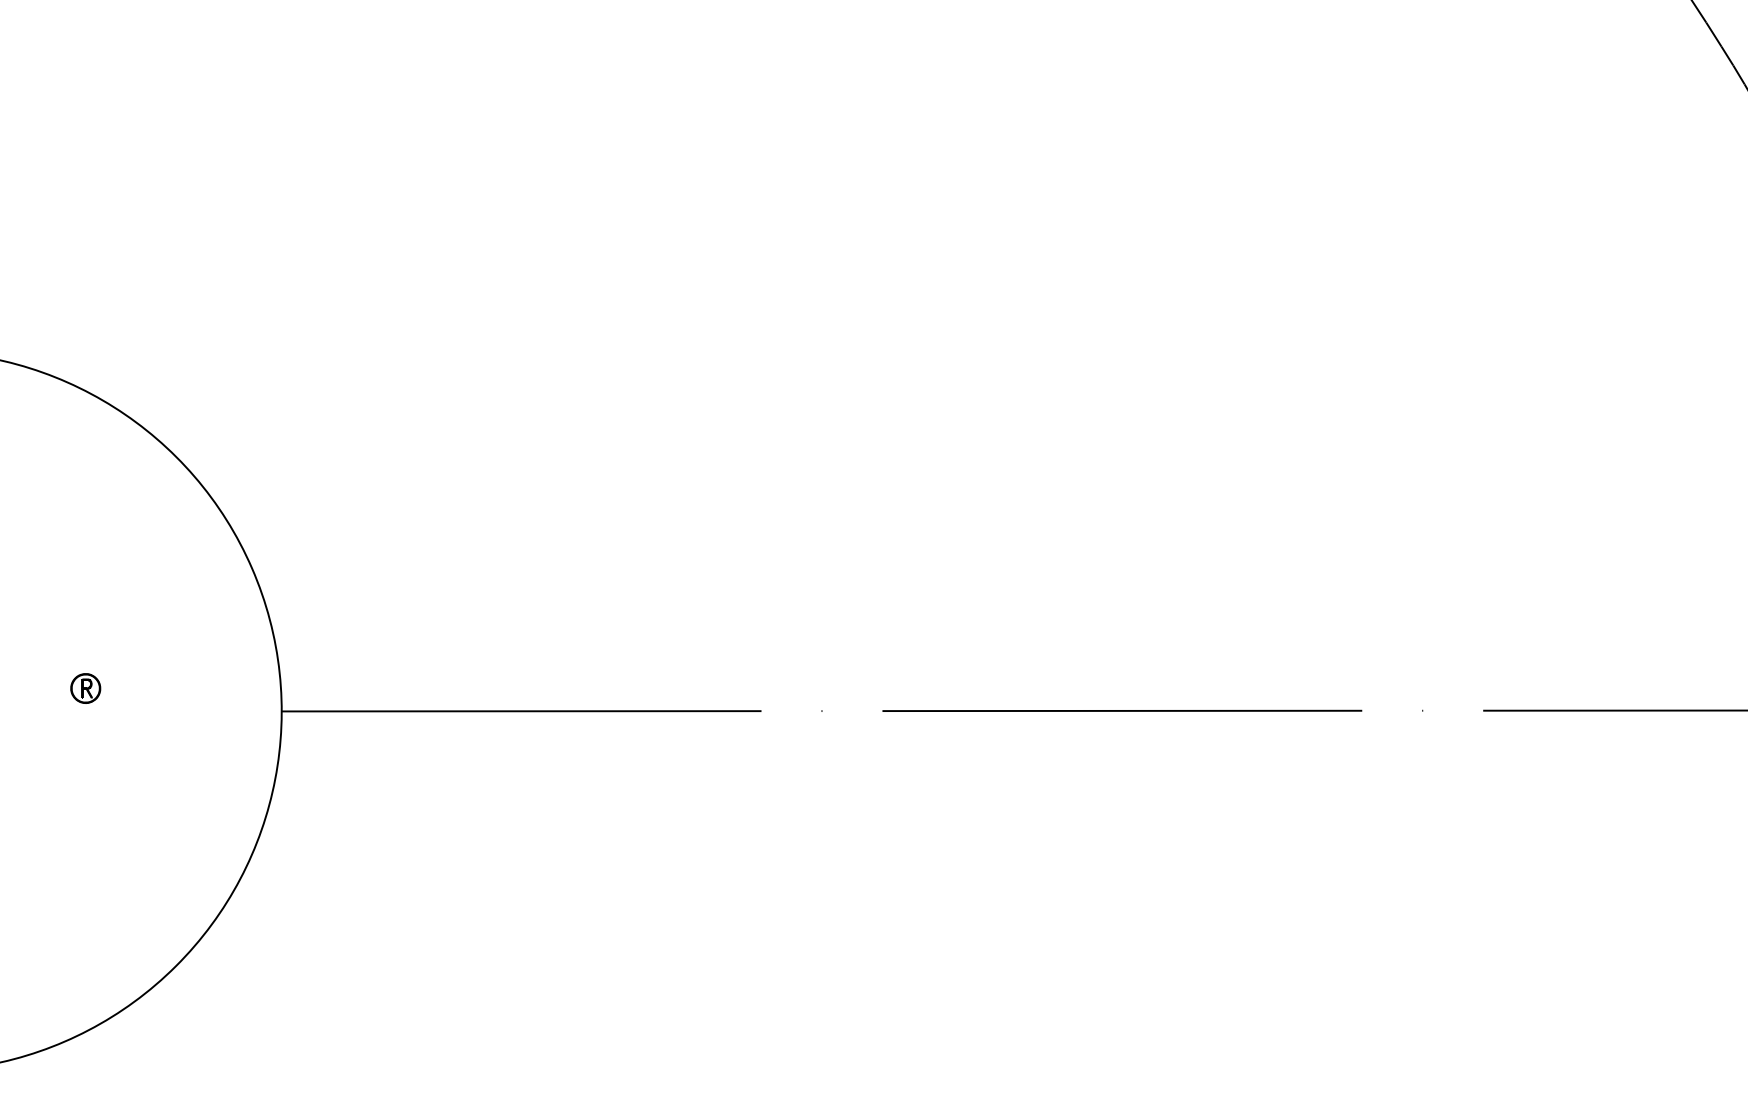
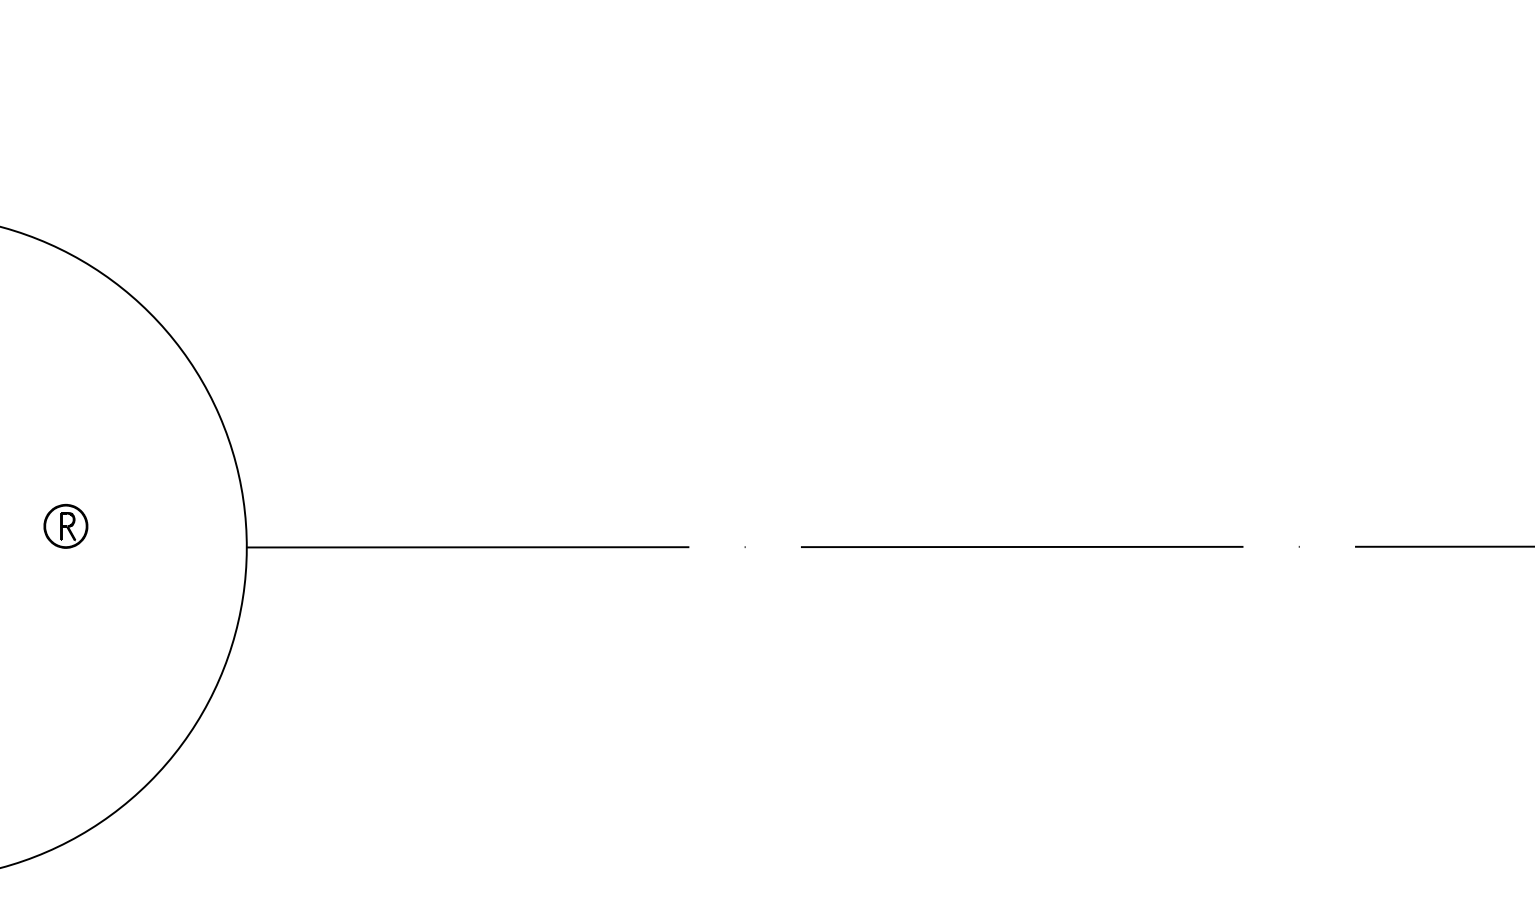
part: (85, 688) -> (65, 526), size x1.6

